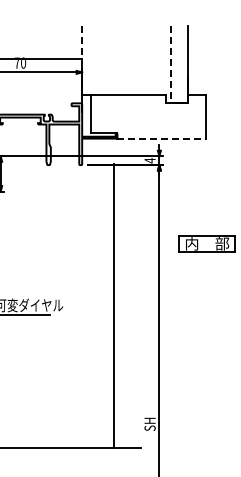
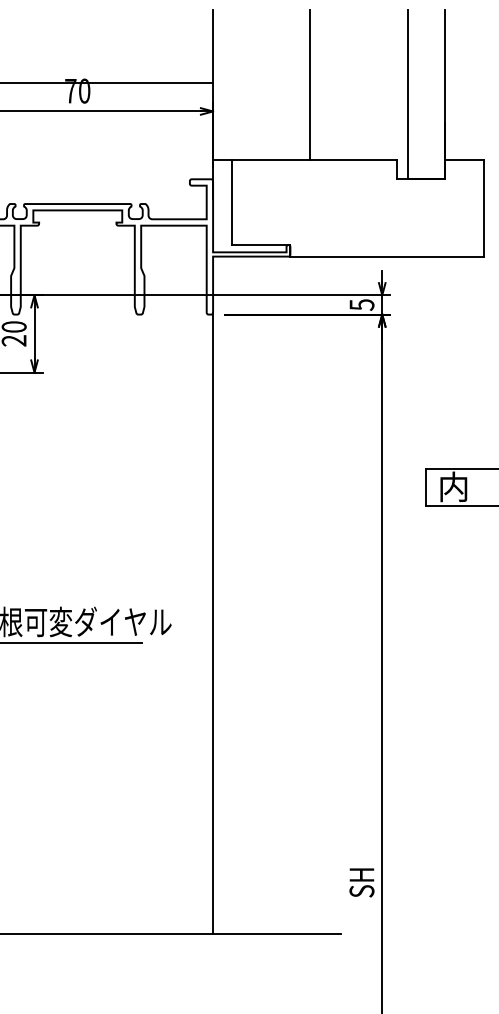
line: (82, 42) -> (213, 45), dashed -> solid
line: (126, 59) -> (310, 83), added
line: (171, 64) -> (408, 94), dashed -> solid
line: (162, 138) -> (389, 256), dashed -> solid
text: (149, 160) -> (360, 304), 4 -> 5
line: (114, 305) -> (213, 622), moved

